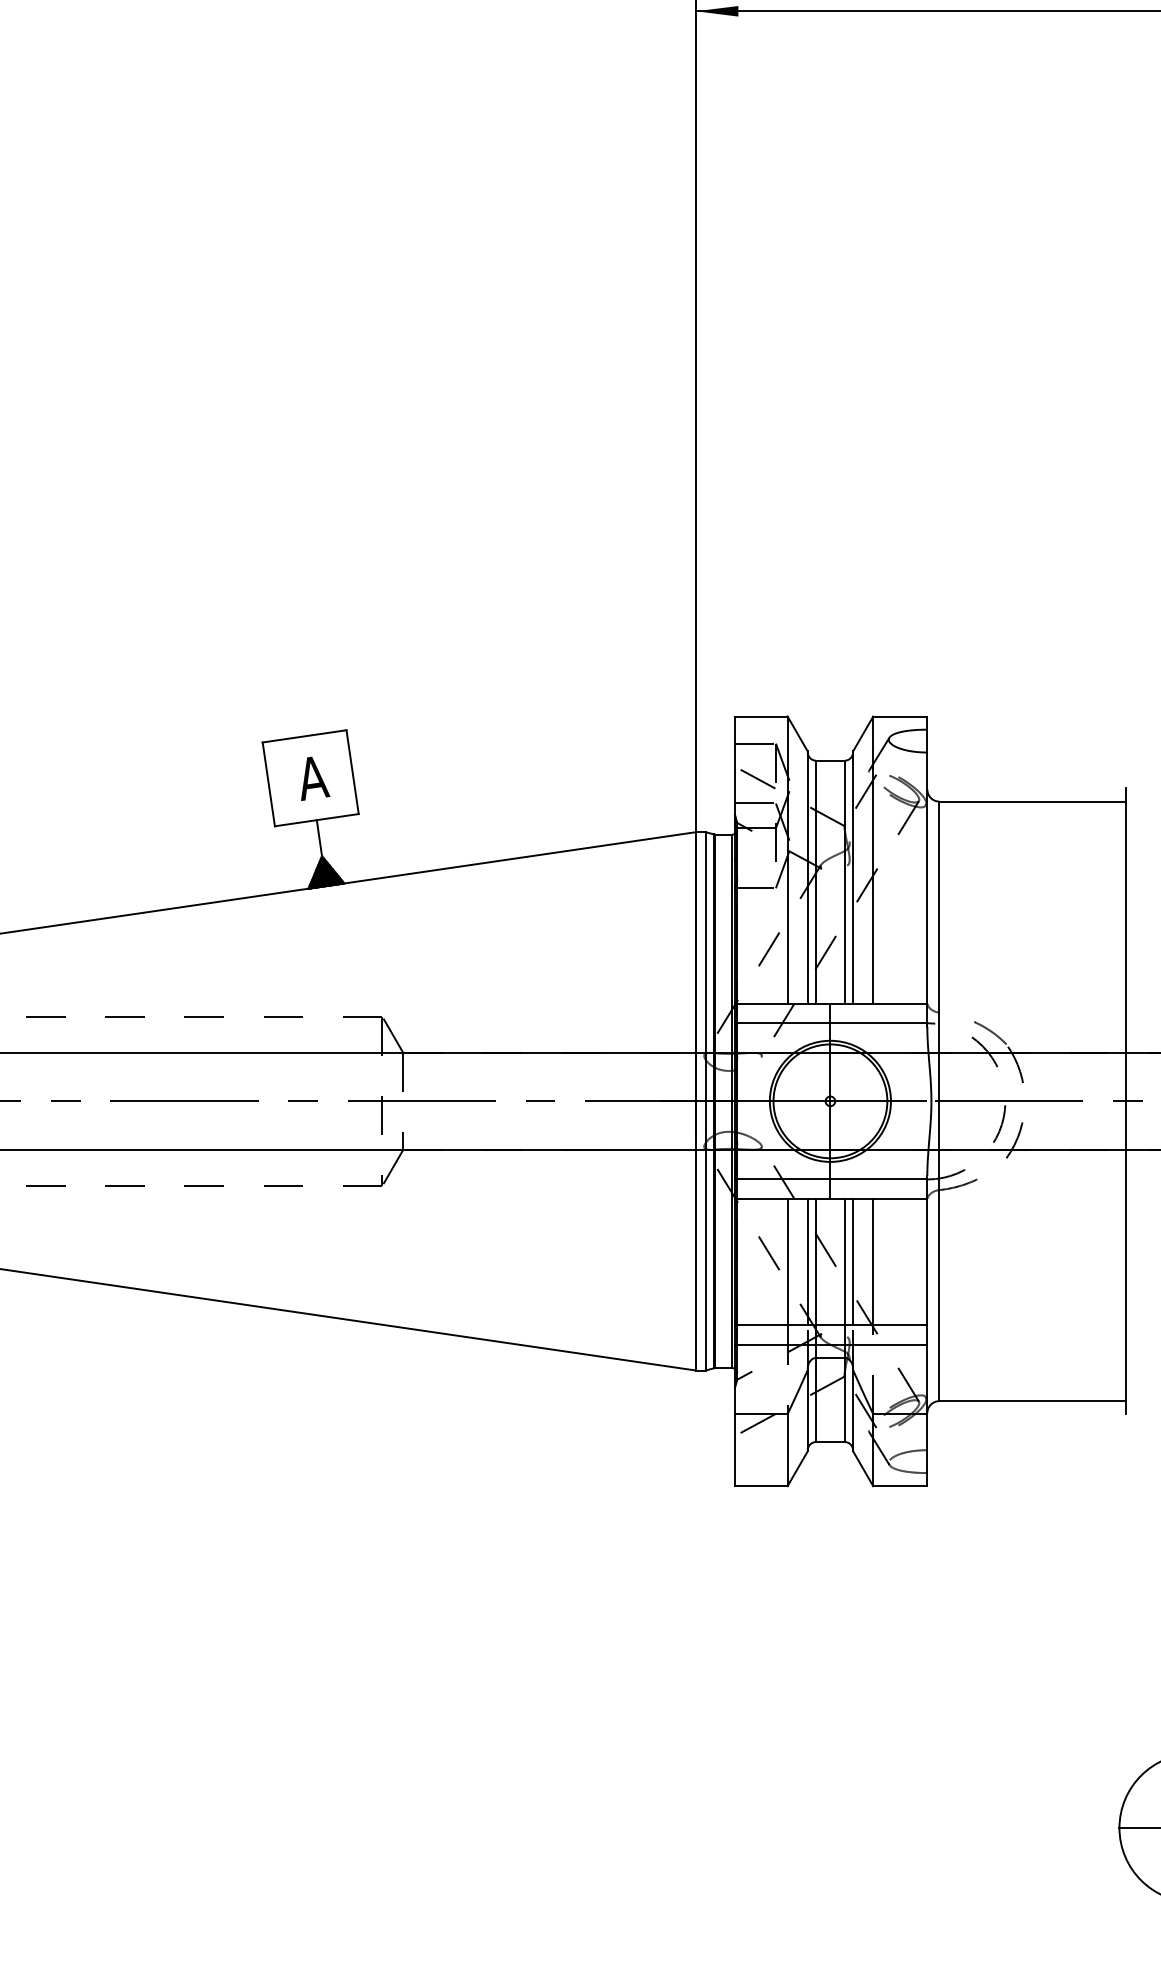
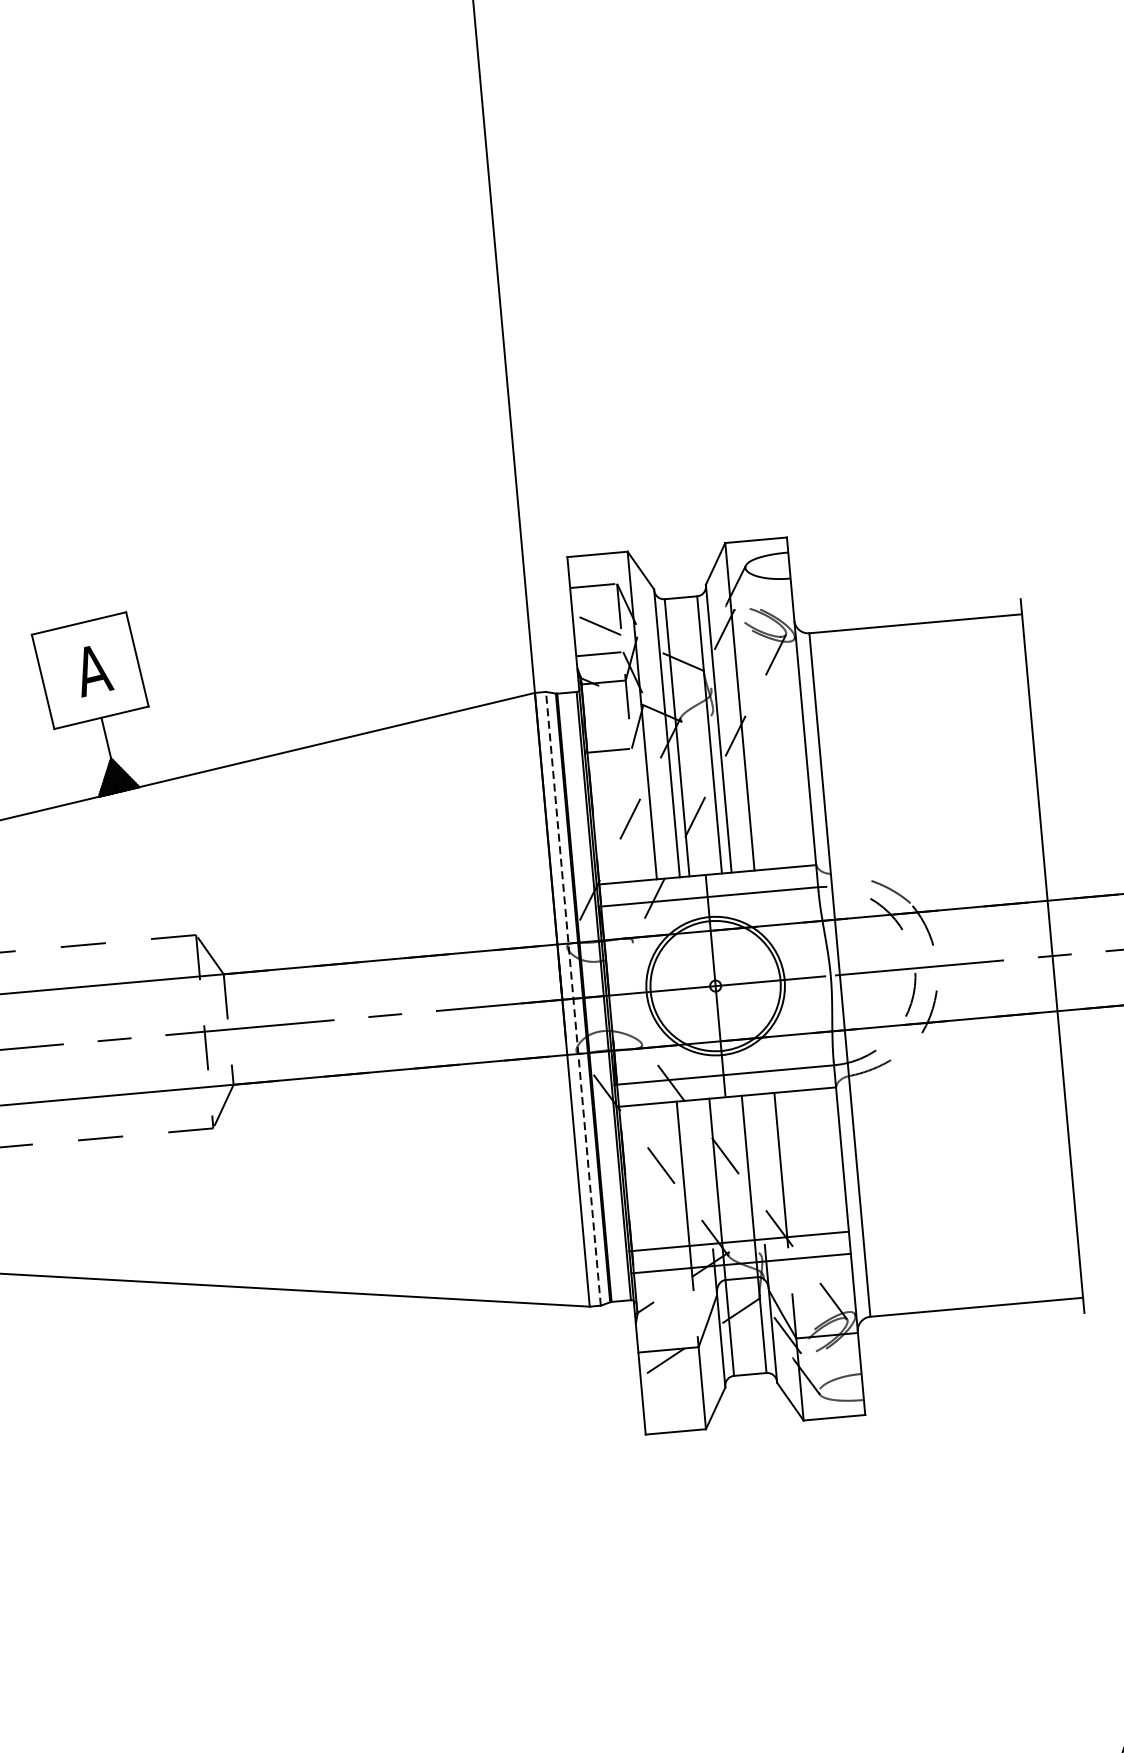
line: (705, 1100) -> (573, 997), solid -> dashed
line: (807, 1261) -> (705, 1171), removed
line: (853, 1261) -> (758, 1166), removed

